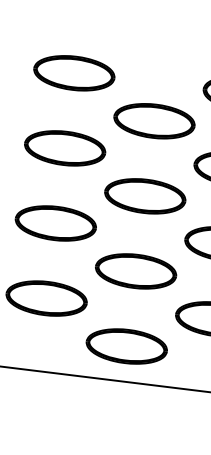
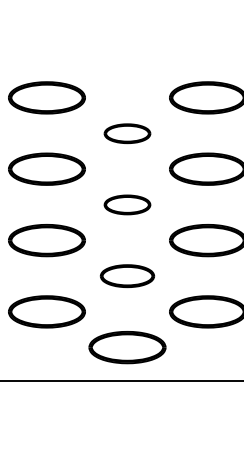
part: (154, 121) -> (127, 133), size x0.6
part: (145, 195) -> (127, 204), size x0.6
part: (136, 270) -> (127, 275), size x0.7

